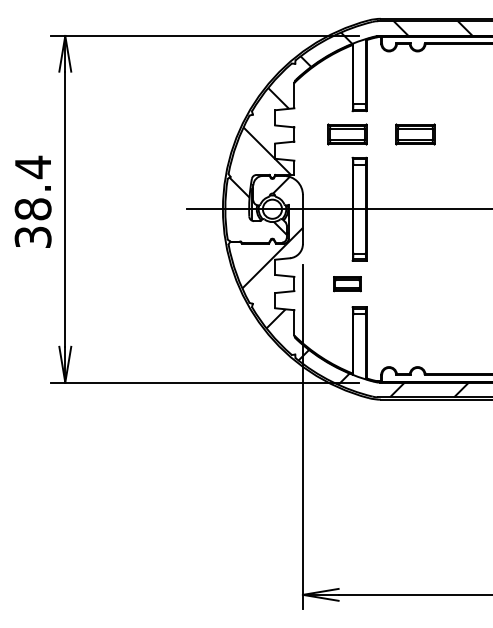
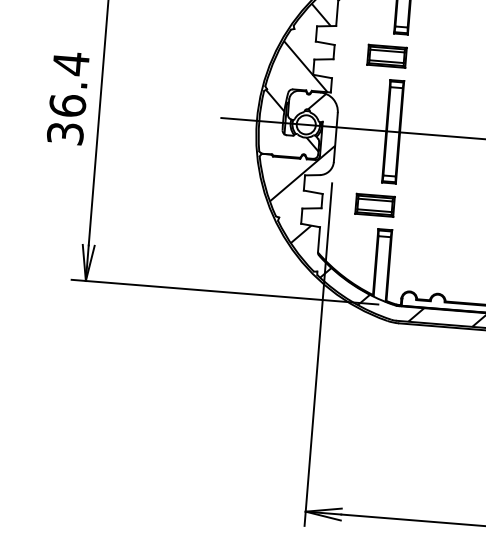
part: (415, 134) -> (454, 61), removed
text: (32, 209) -> (67, 105), 38.4 -> 36.4
part: (347, 284) -> (375, 205), size x1.43

